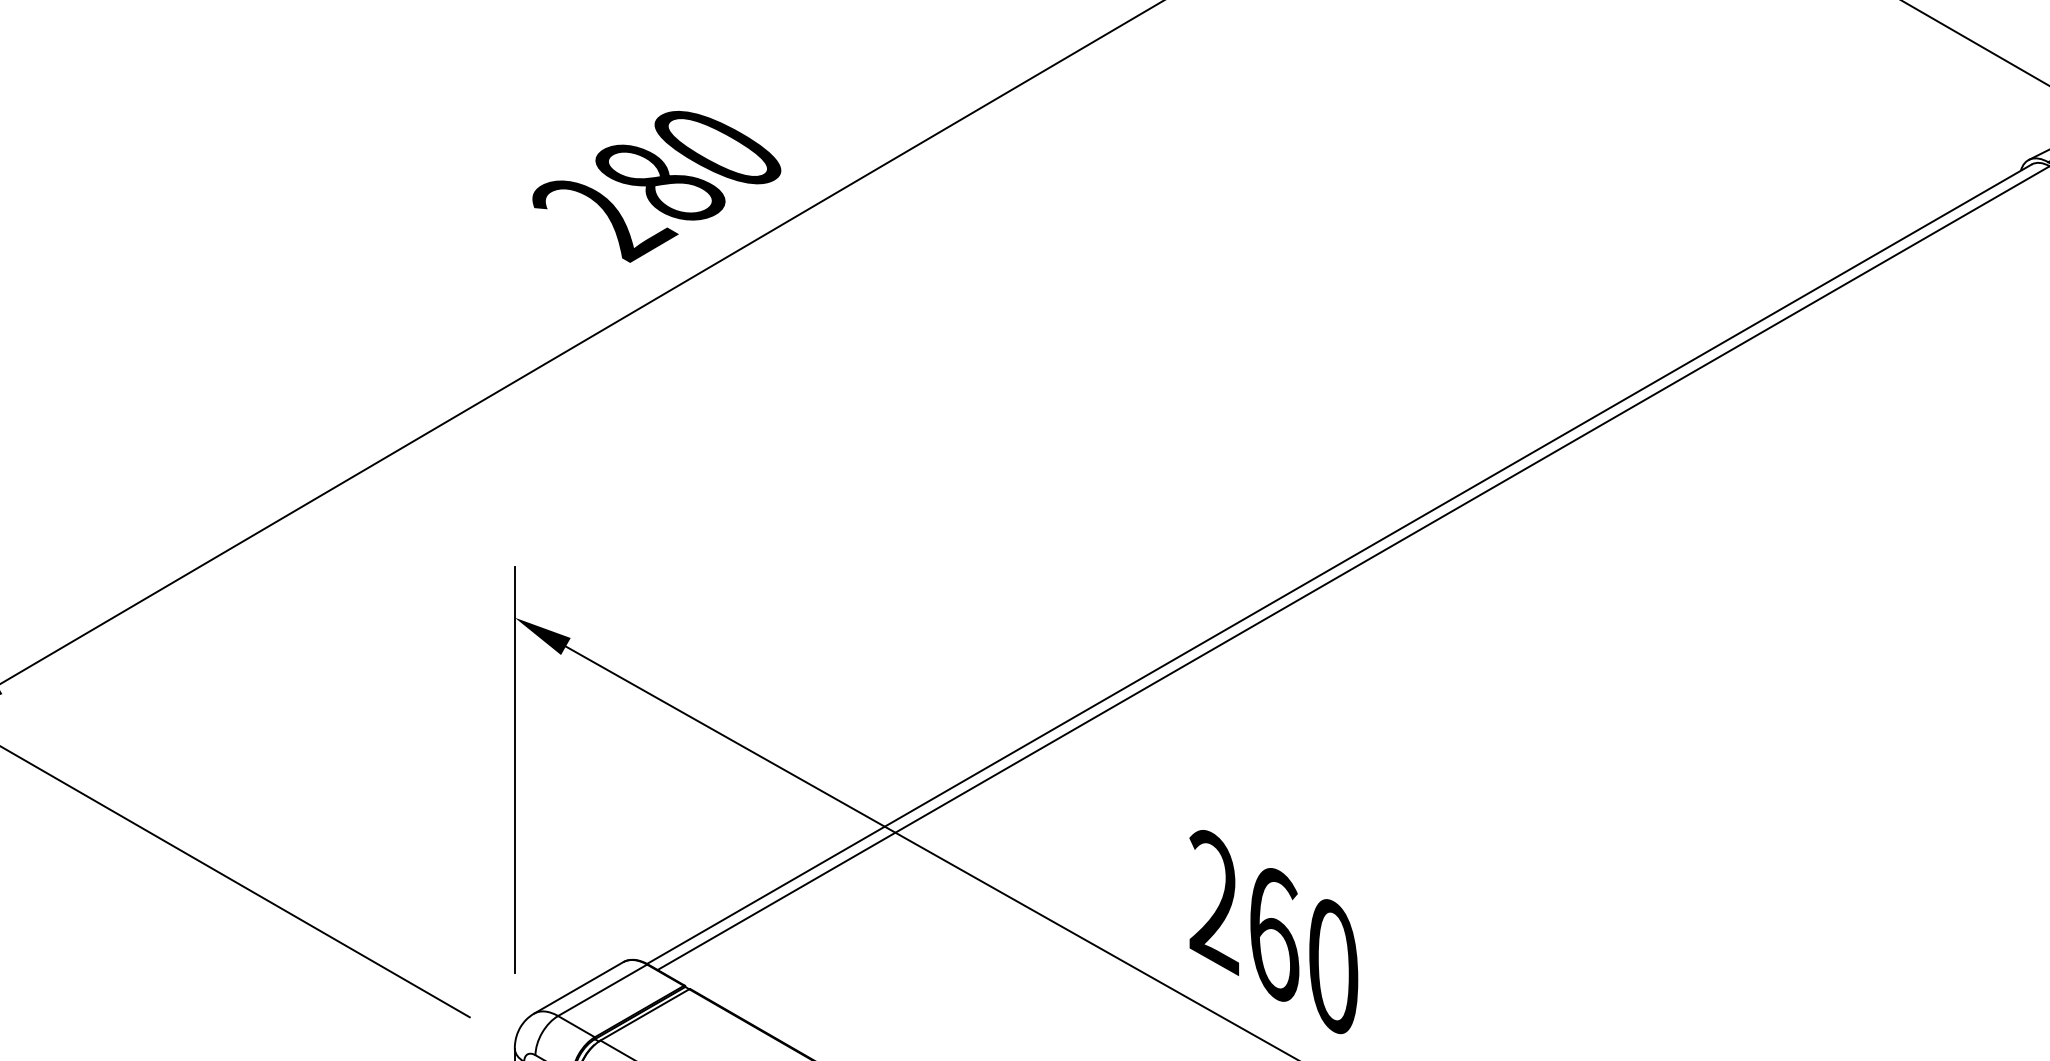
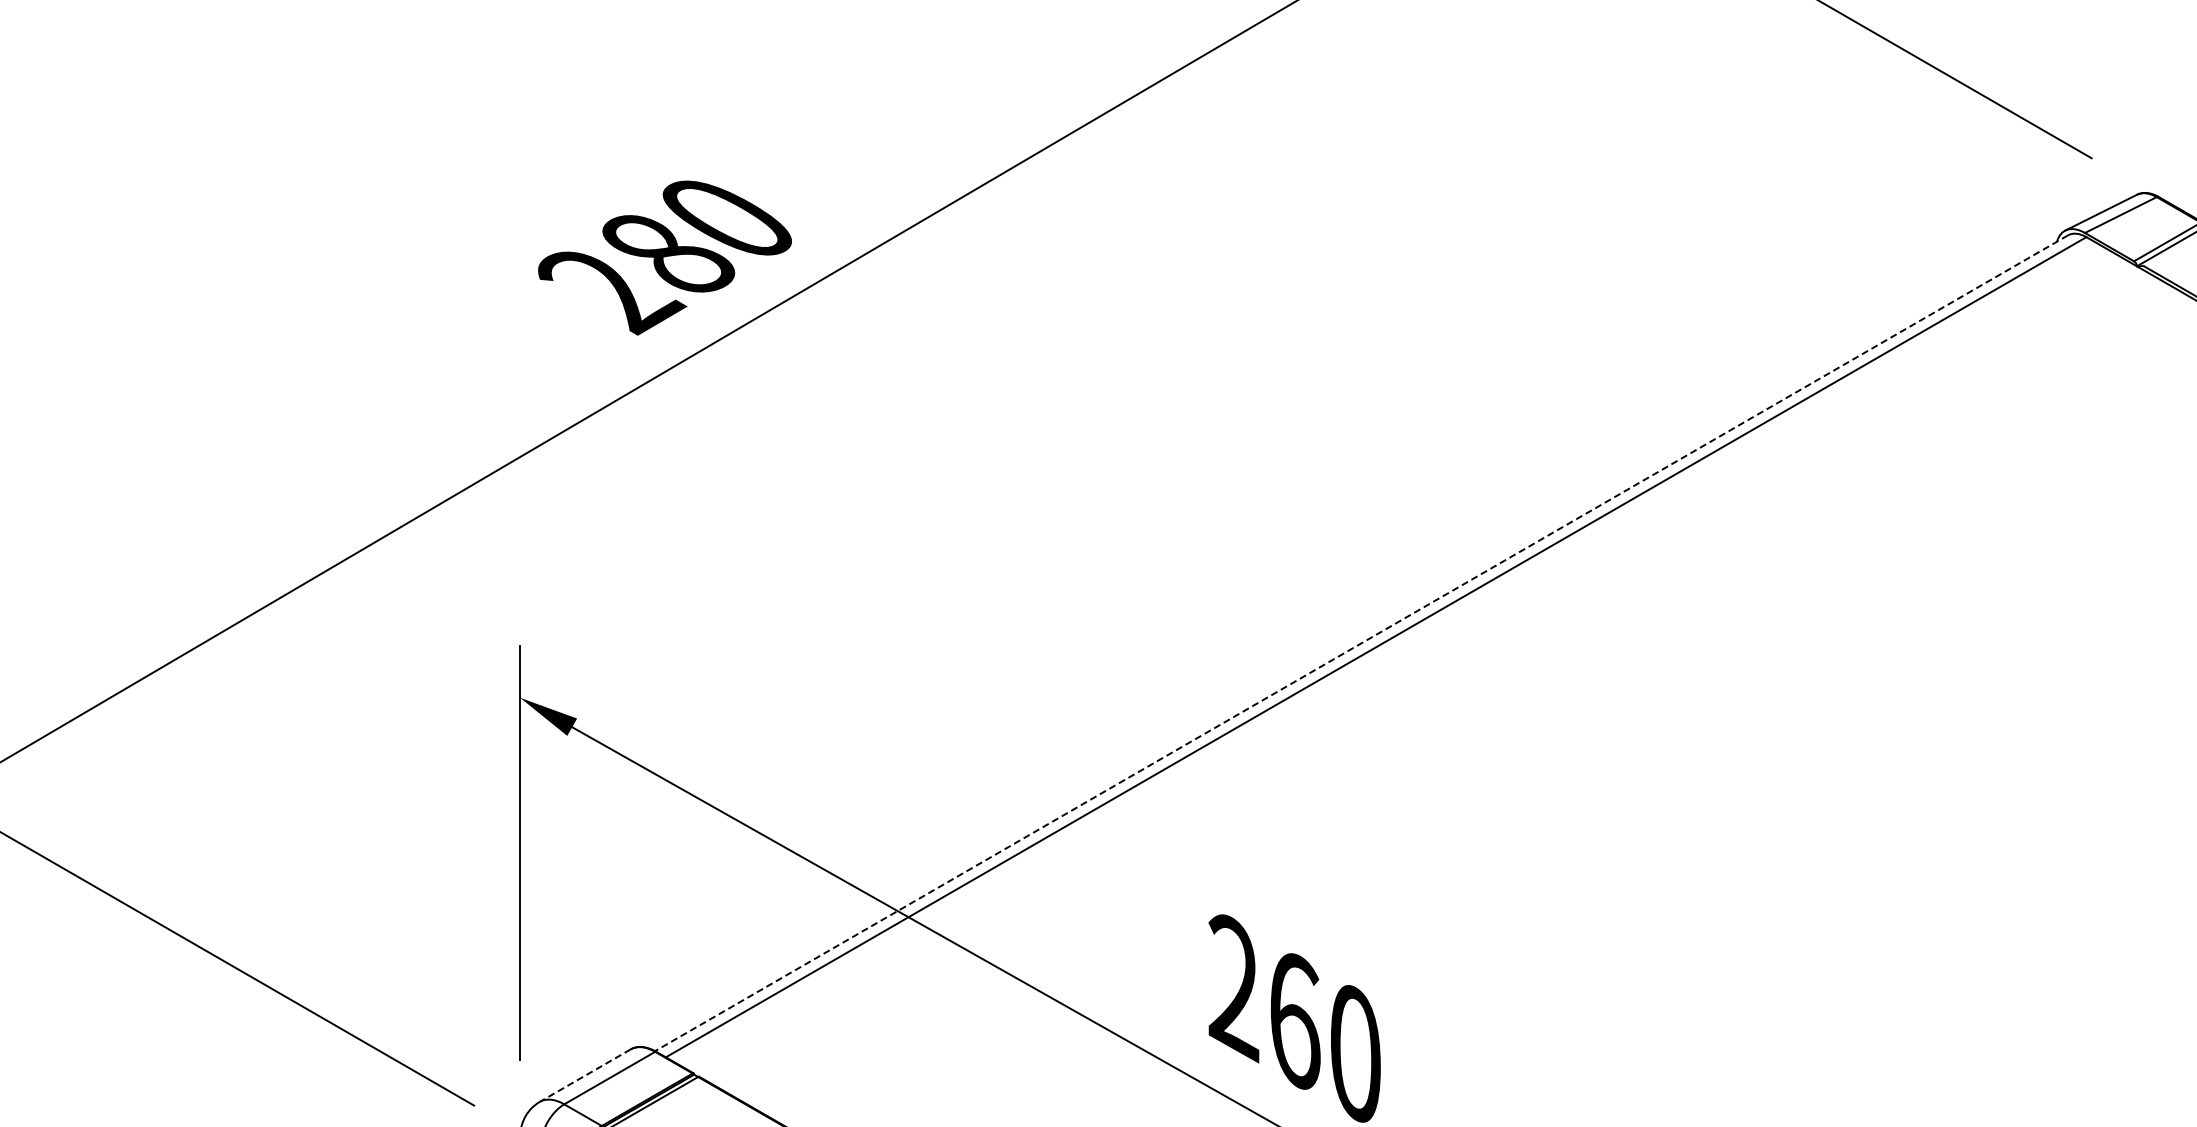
line: (1339, 564) -> (1361, 643), solid -> dashed
line: (577, 987) -> (584, 1075), solid -> dashed

